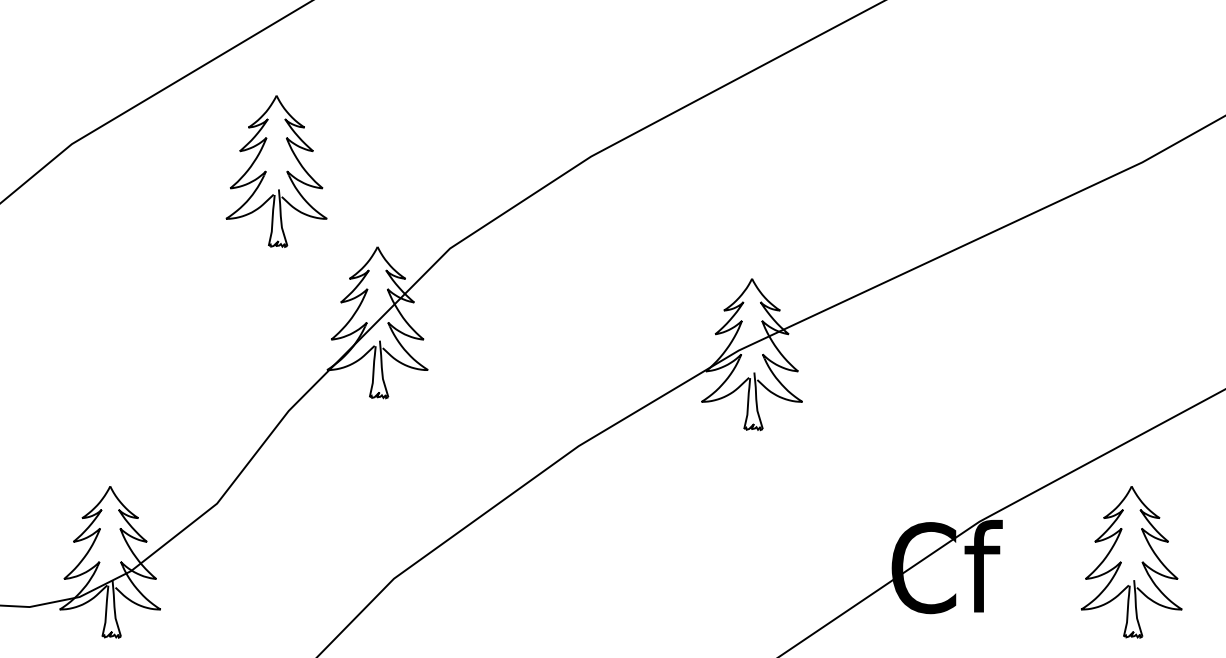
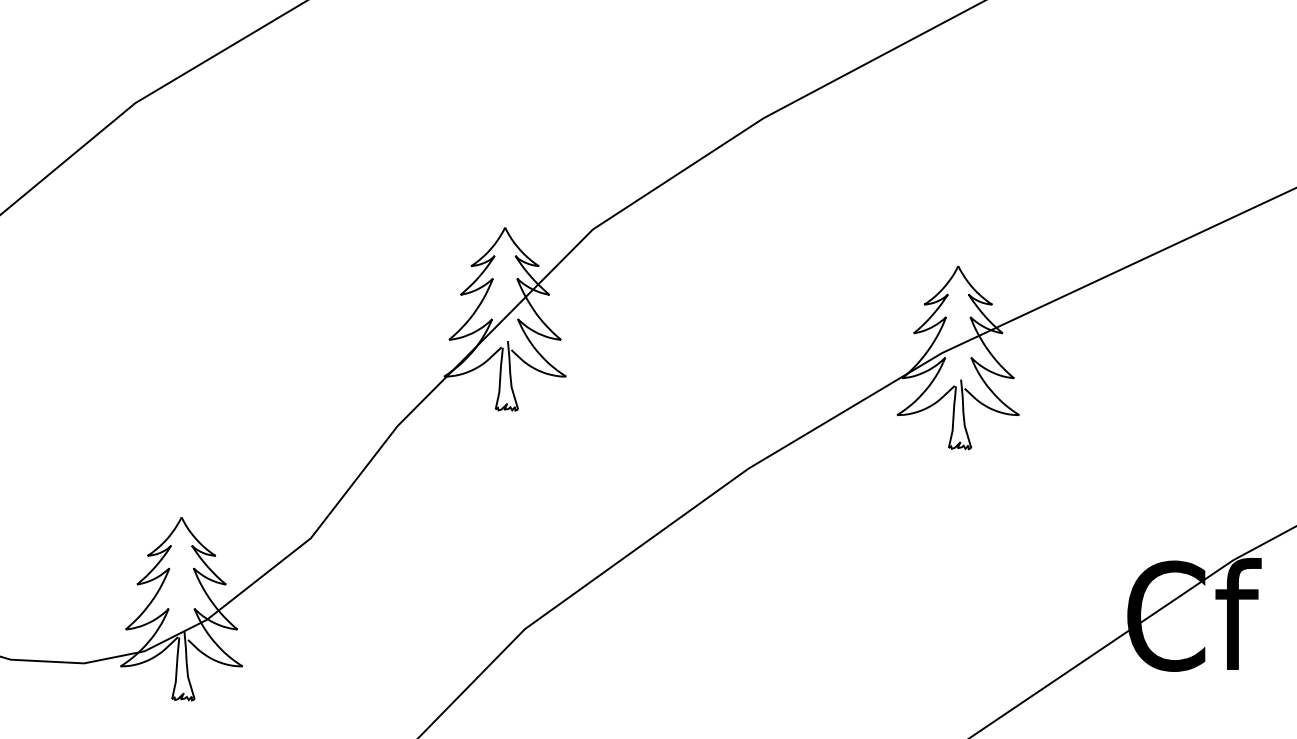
part: (276, 171) -> (382, 136), removed

